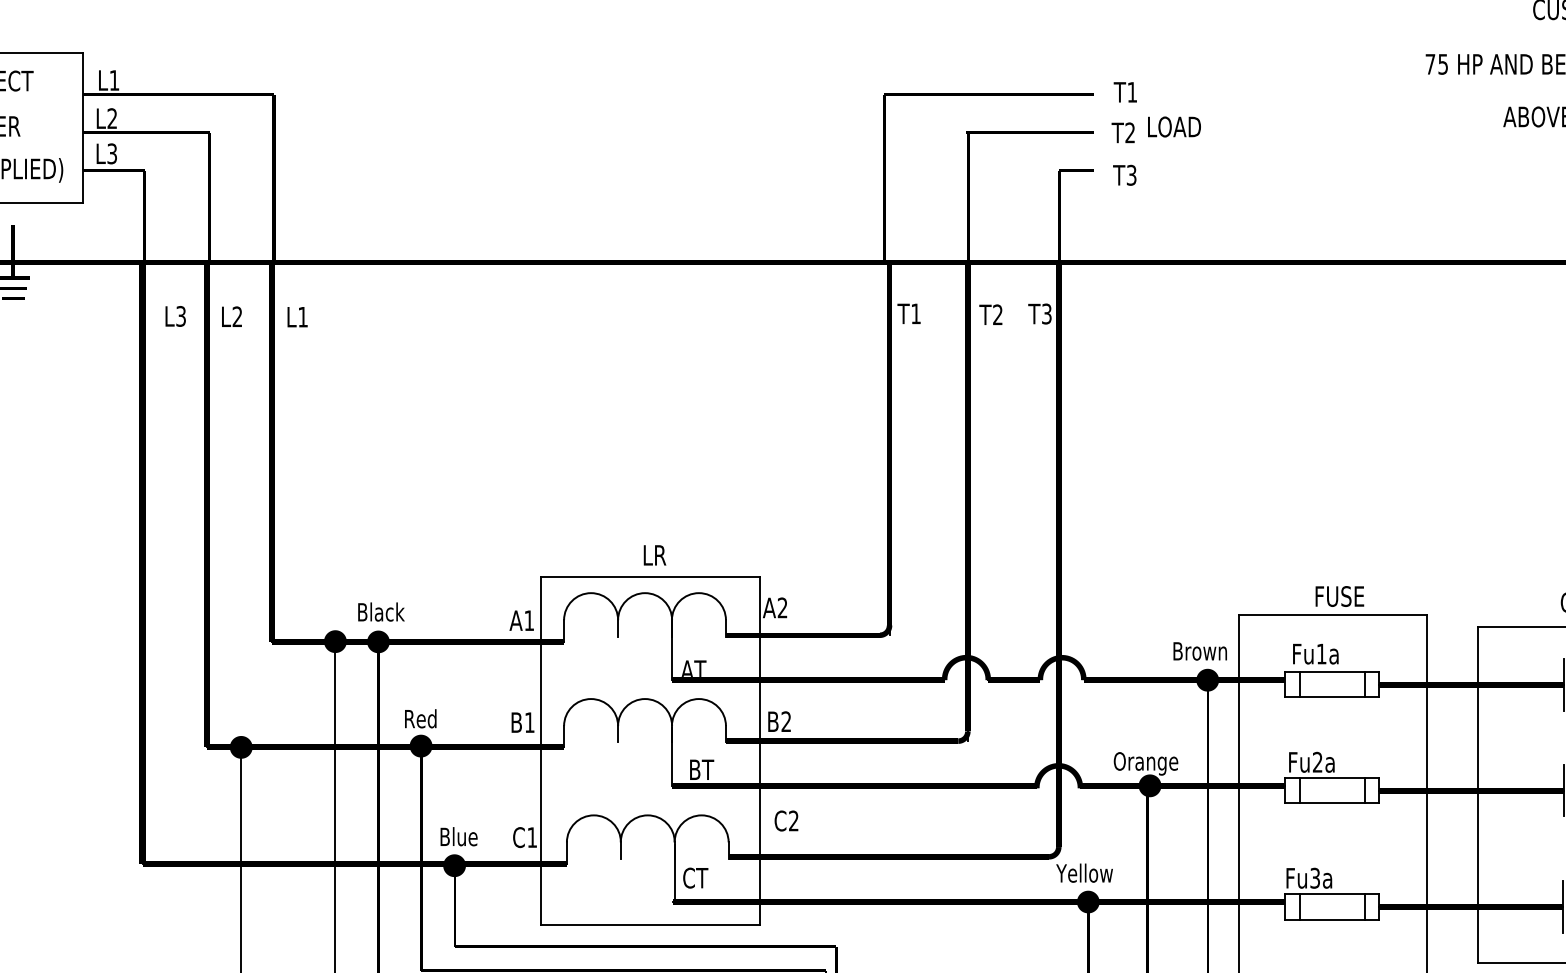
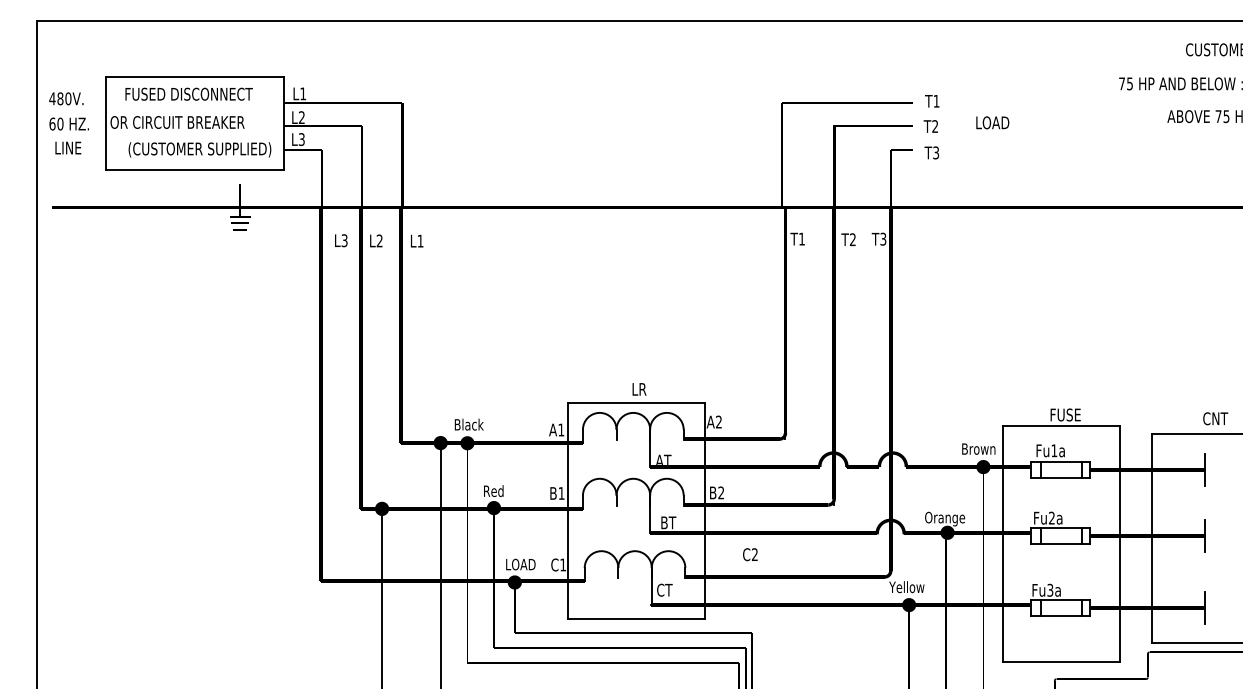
text: (1174, 126) -> (992, 122), moved
text: (786, 820) -> (750, 554), moved
text: (465, 836) -> (521, 564), Blue -> LOAD

